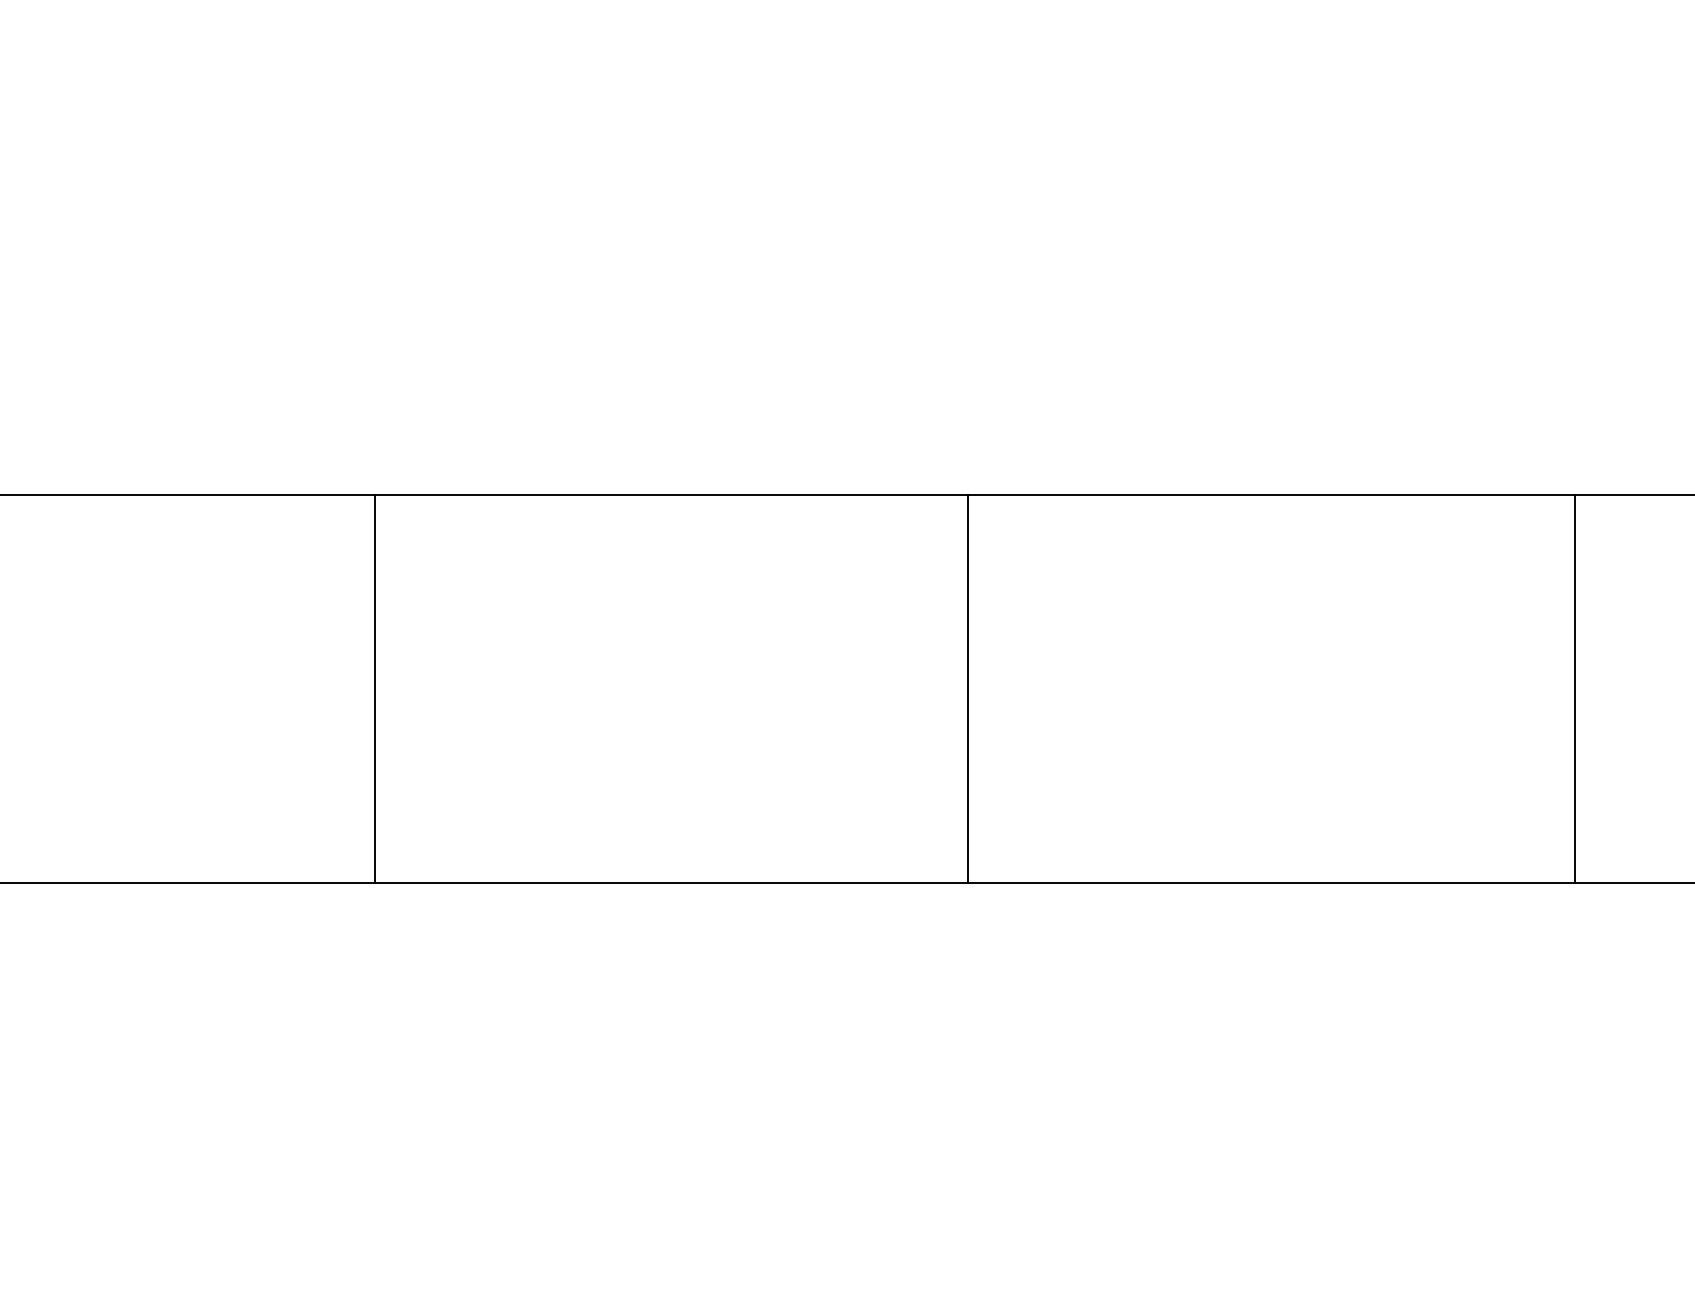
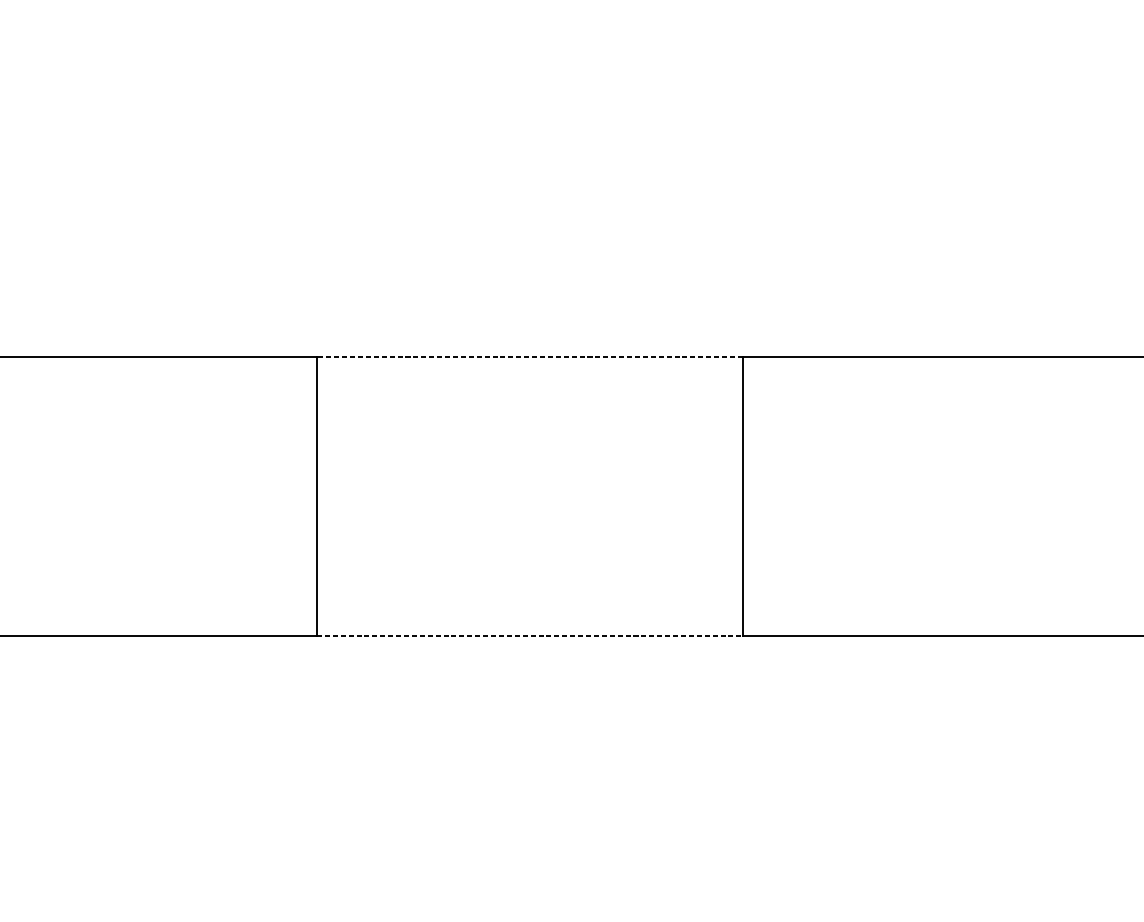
line: (670, 495) -> (529, 356), solid -> dashed
line: (671, 883) -> (529, 635), solid -> dashed

